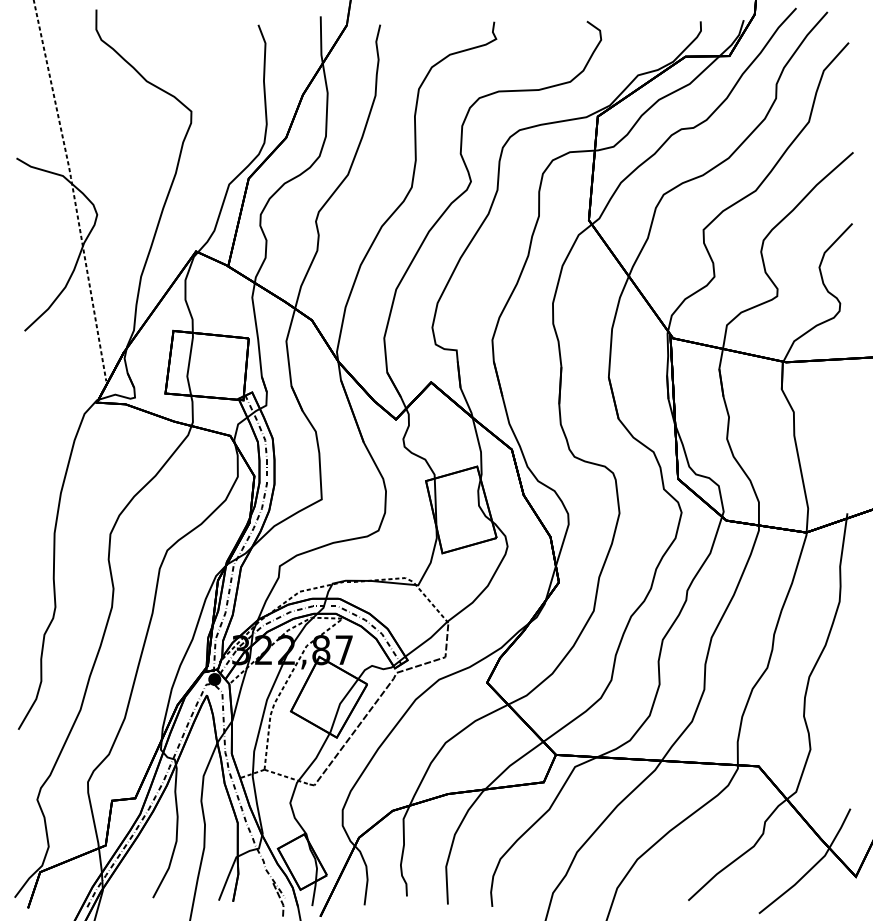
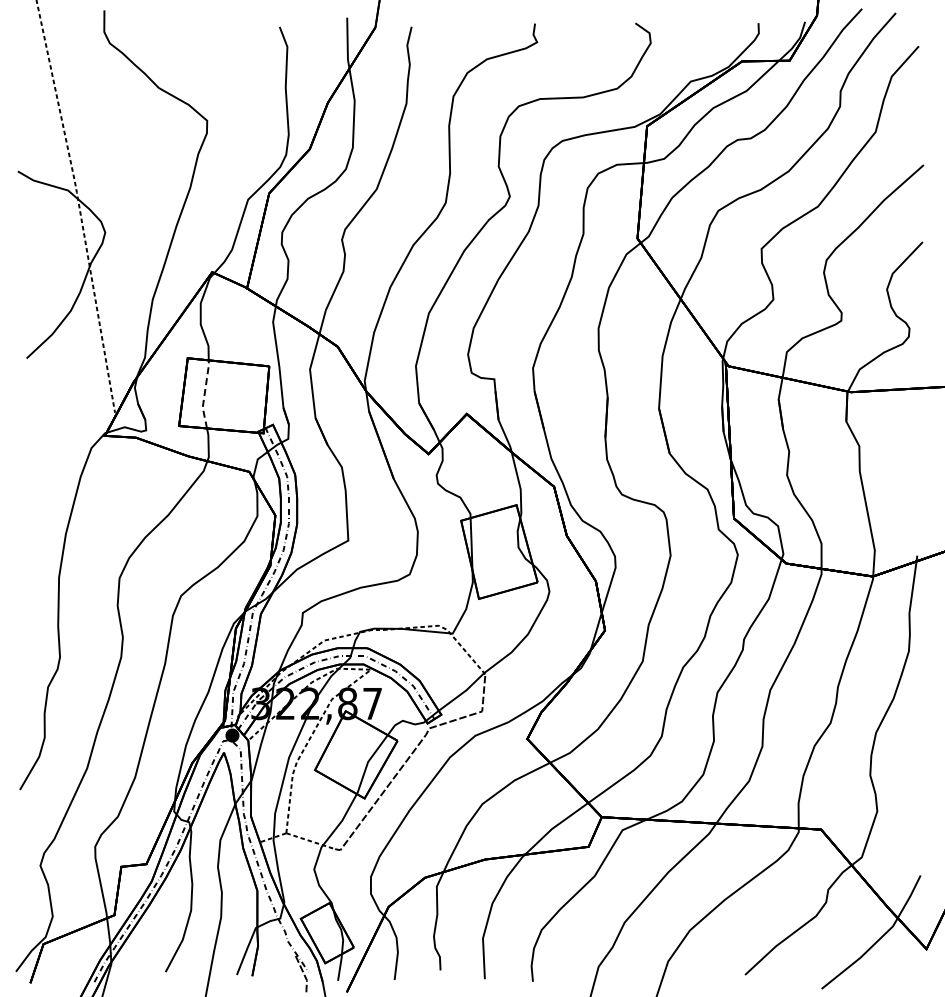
line: (188, 364) -> (204, 394), solid -> dashed

